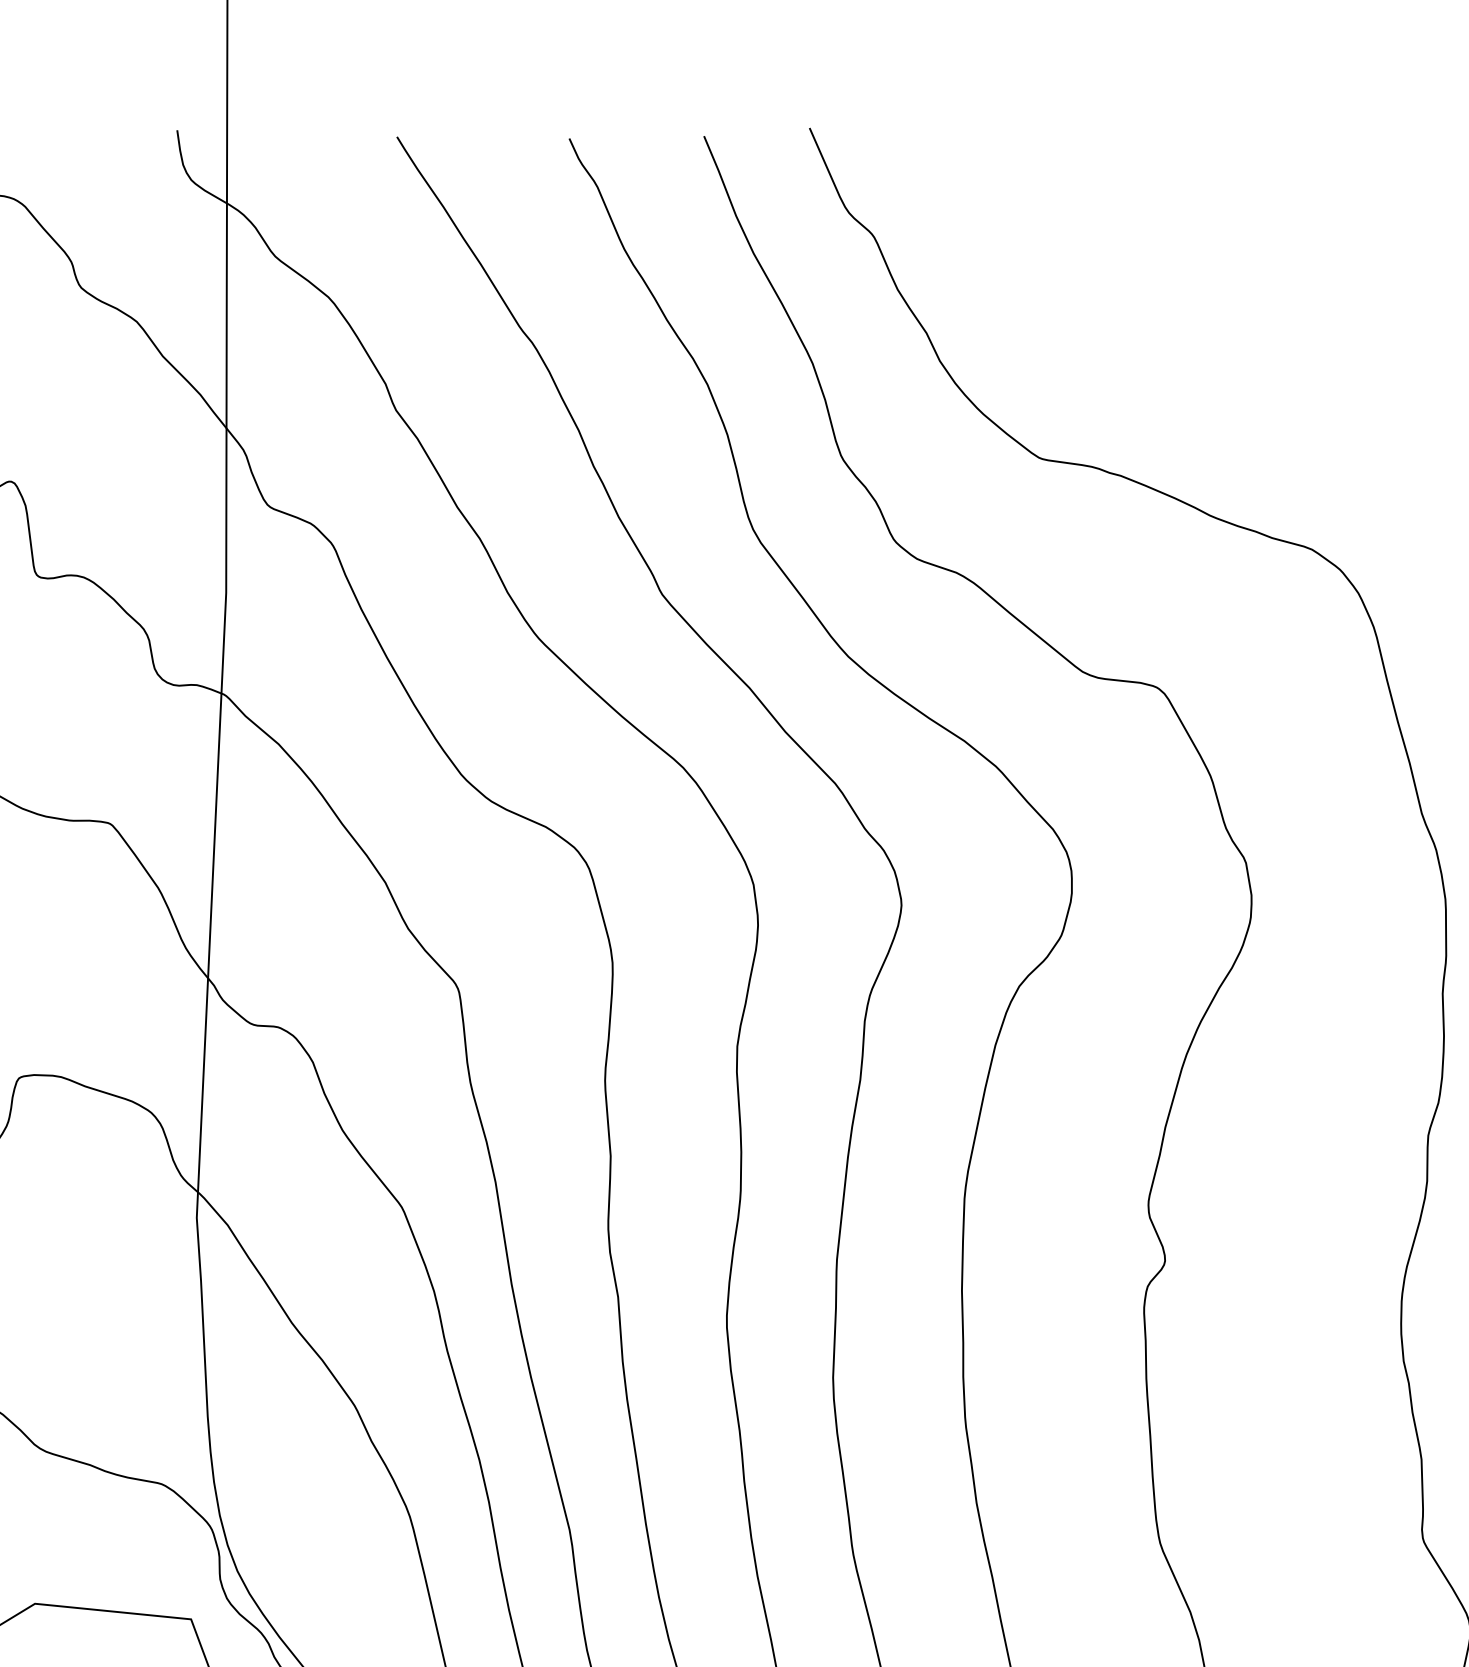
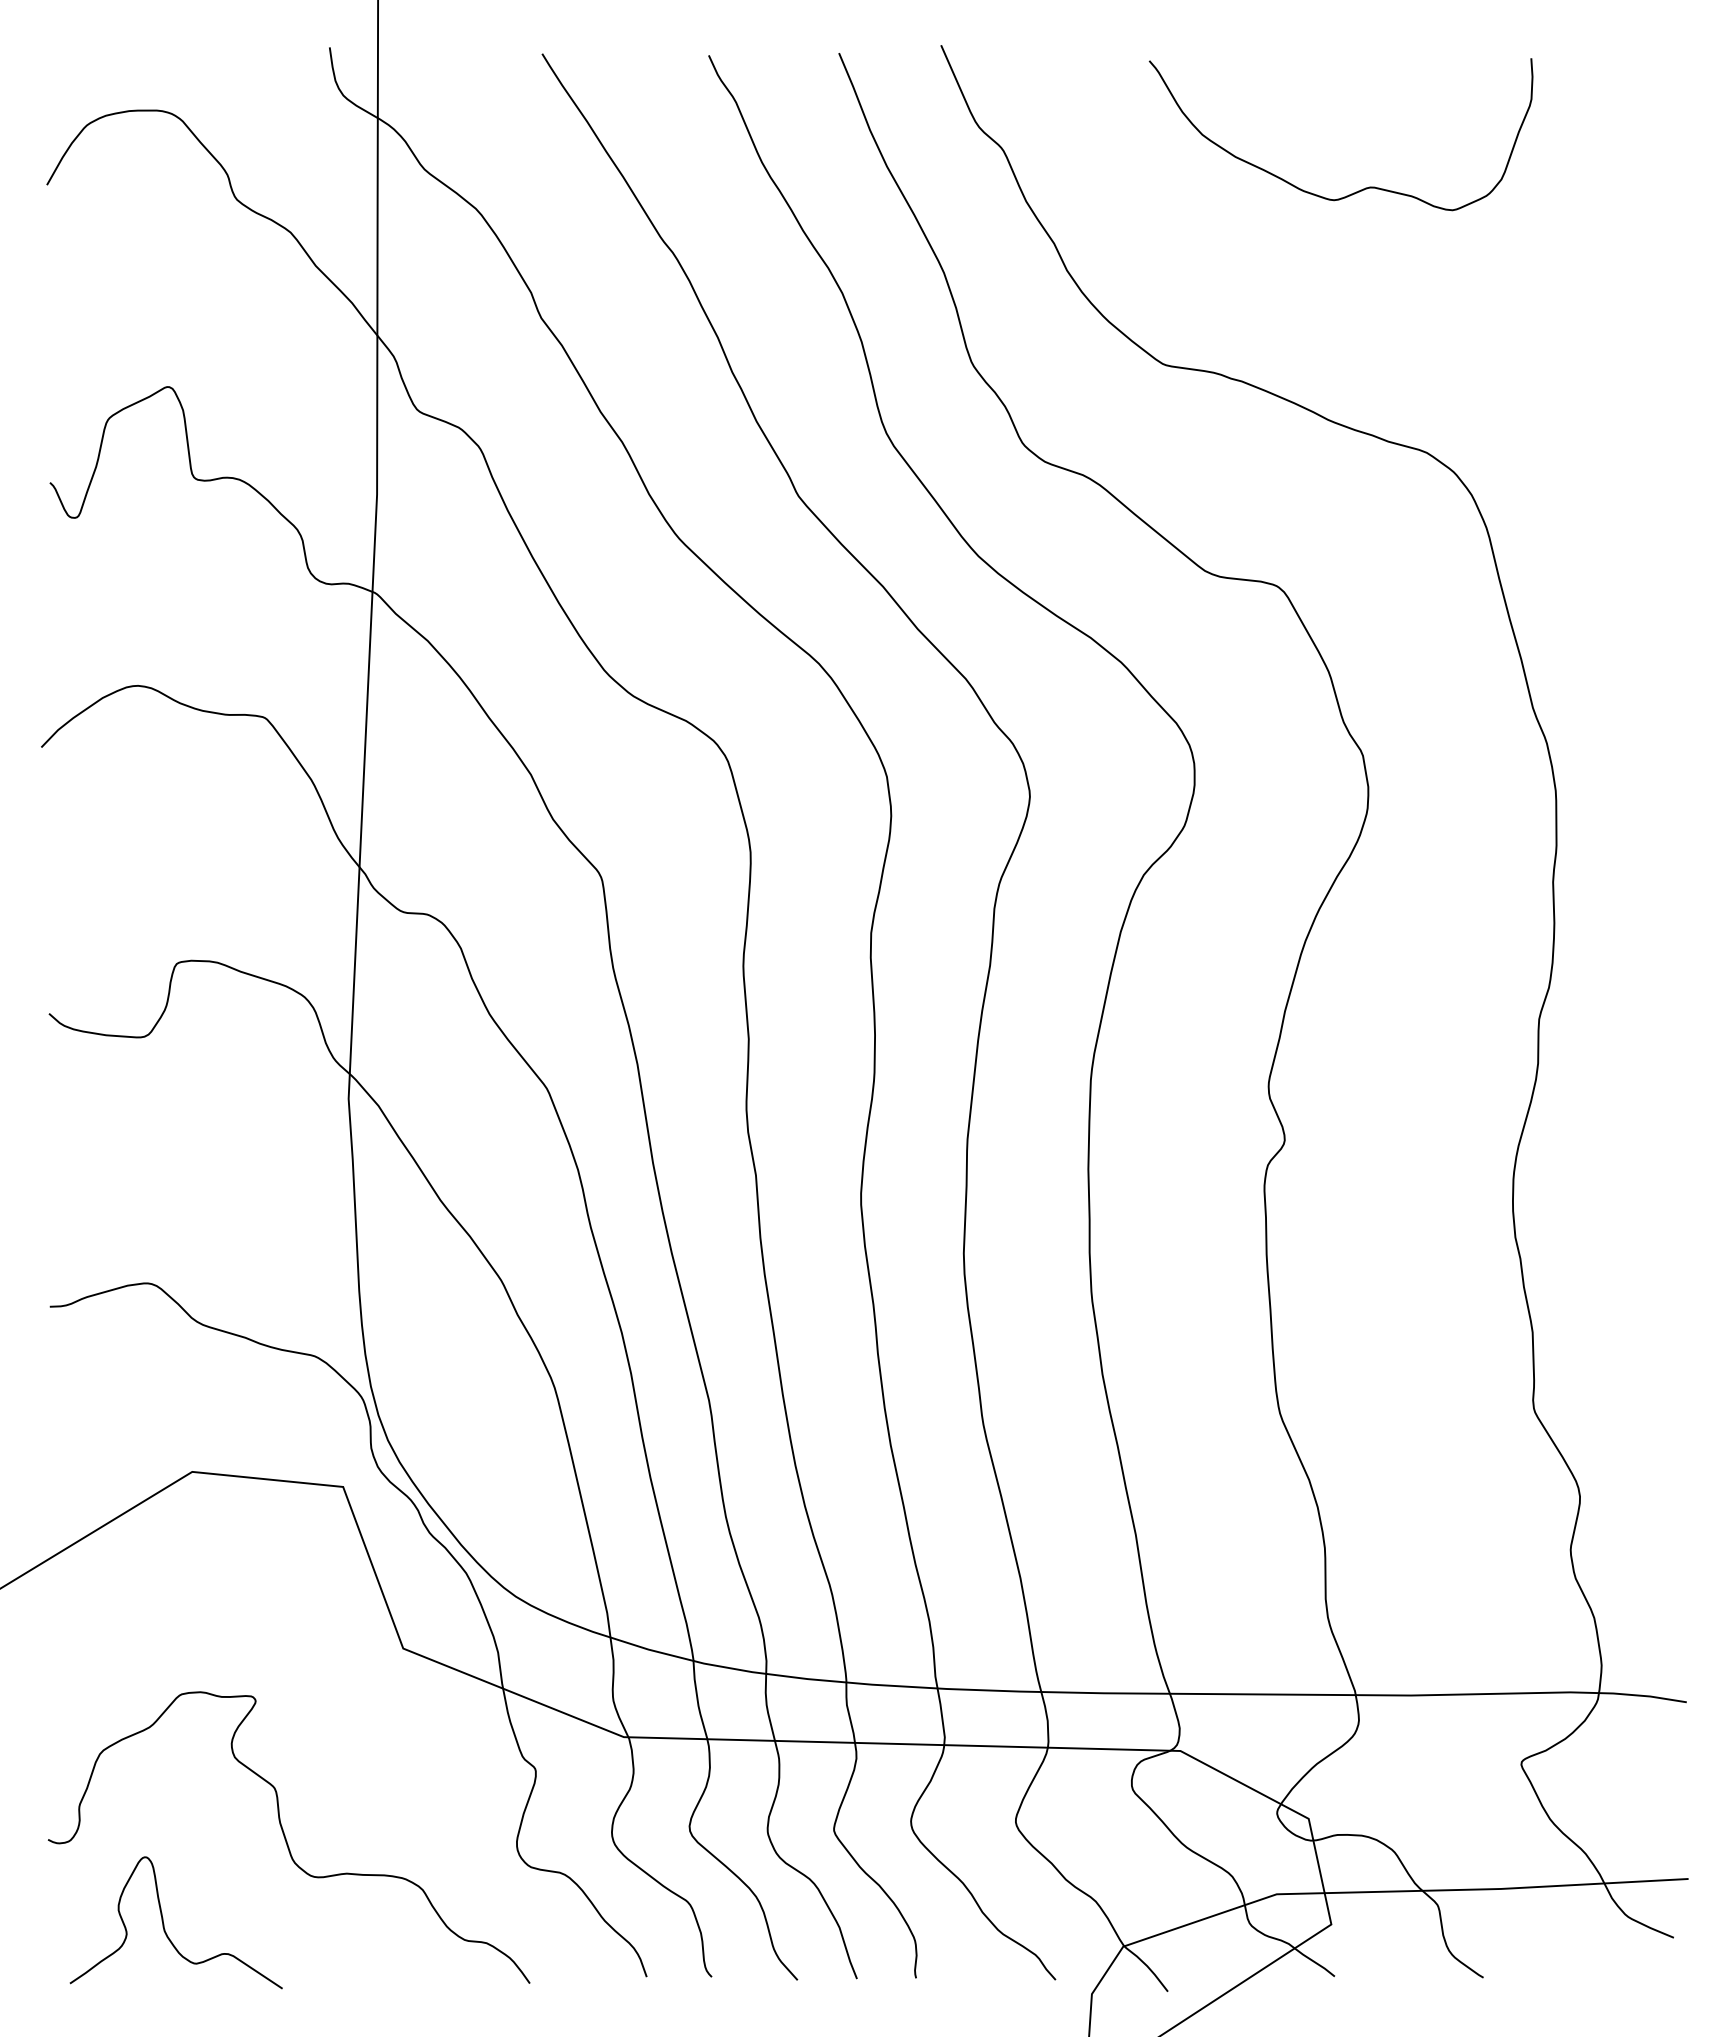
curve: (1243, 277) -> (1360, 189), added

